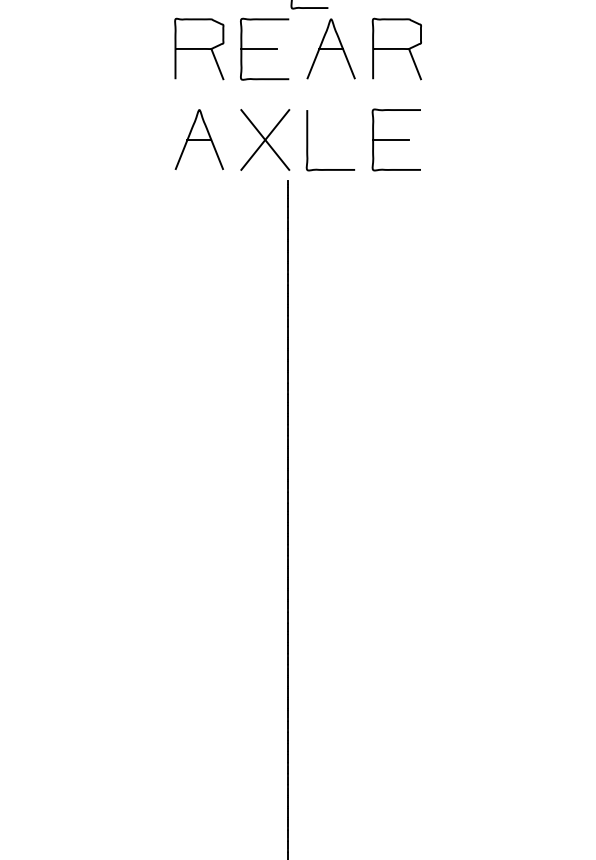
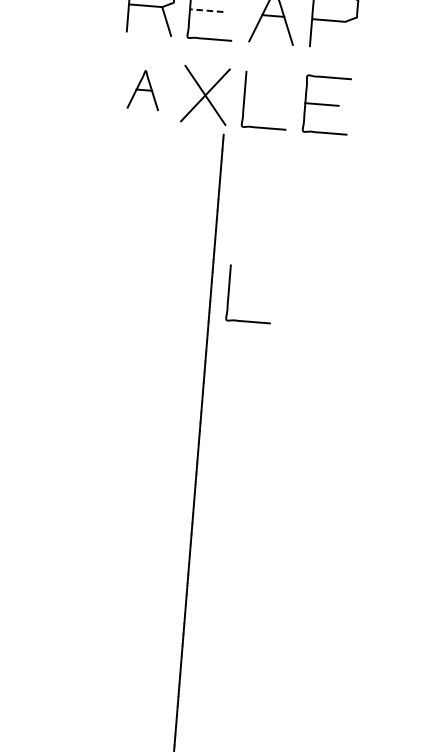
line: (259, 48) -> (206, 10), solid -> dashed
line: (415, 63) -> (350, 35), removed
part: (198, 139) -> (143, 90), size x0.7
curve: (308, 349) -> (229, 292), added

